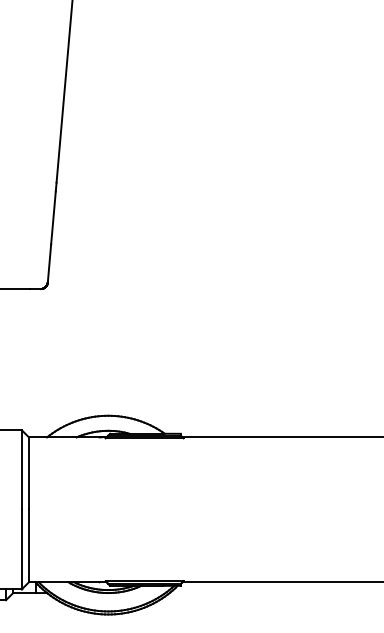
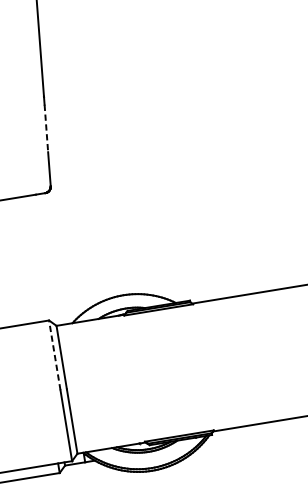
line: (53, 217) -> (46, 128), solid -> dashed
line: (21, 469) -> (54, 355), solid -> dashed

